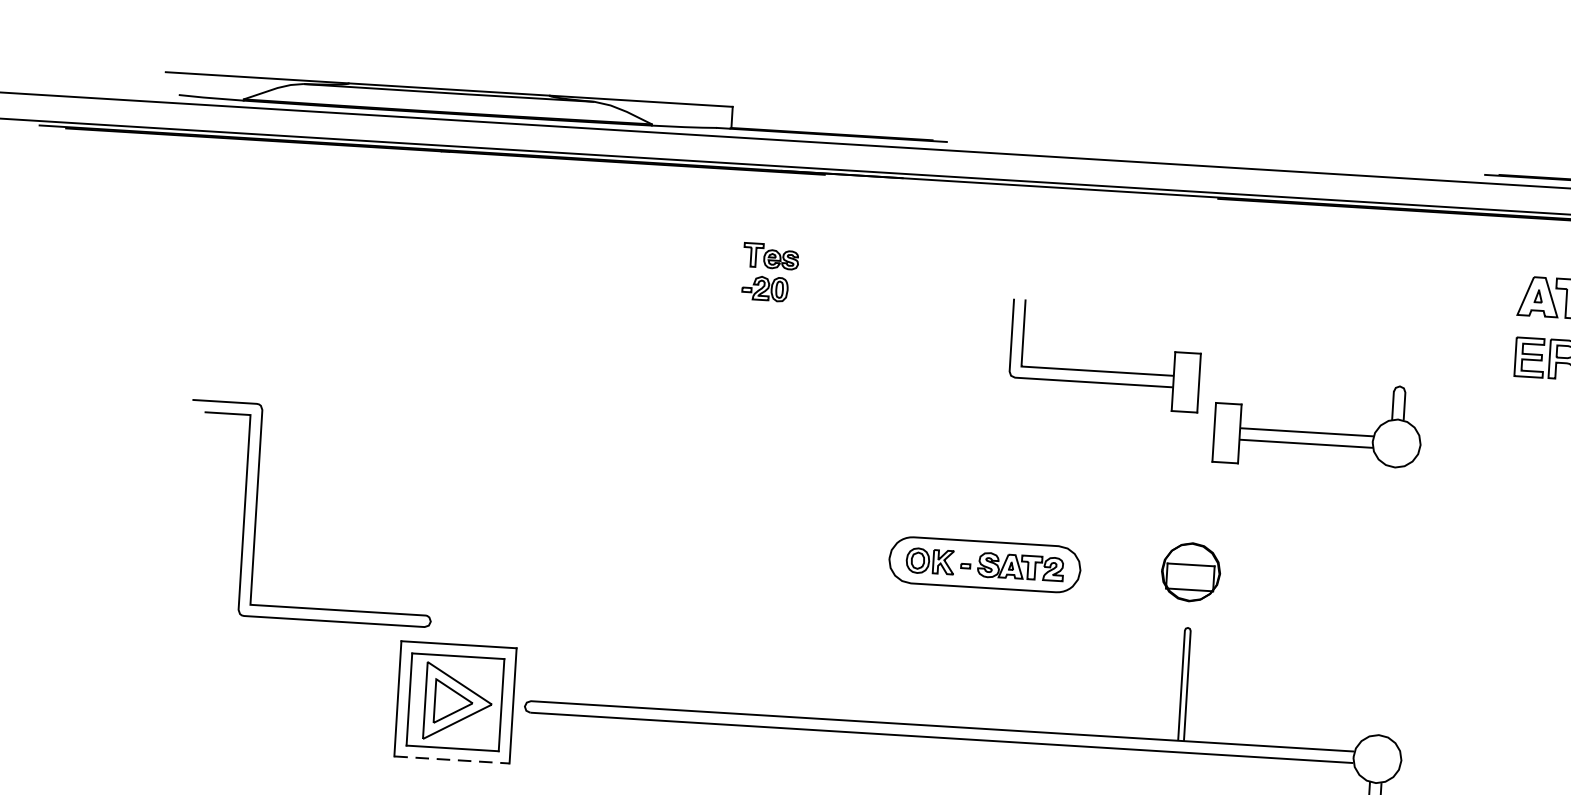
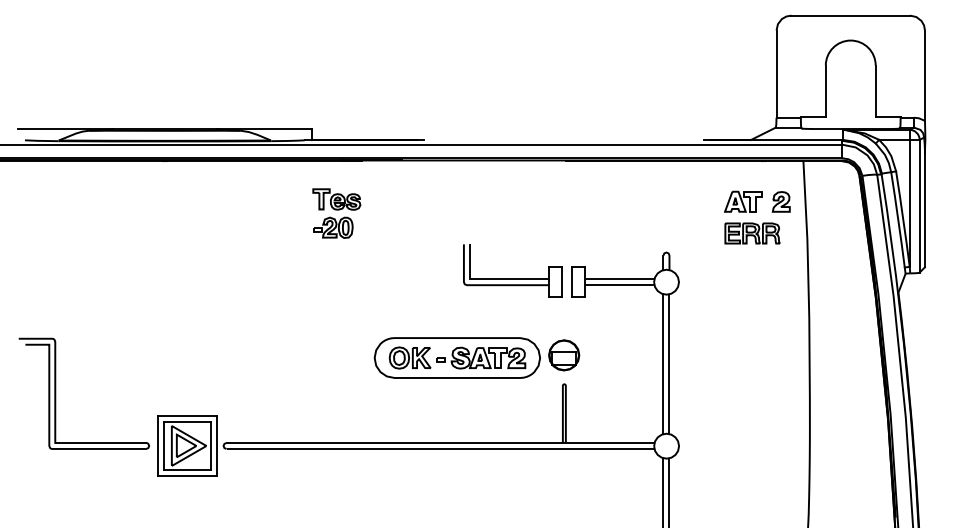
part: (769, 272) -> (336, 213), size x1.67
part: (1103, 370) -> (512, 278), moved
curve: (258, 509) -> (56, 393), moved
part: (983, 563) -> (456, 357), size x1.67
line: (1381, 601) -> (663, 364), added
line: (1392, 602) -> (669, 364), added
line: (451, 759) -> (187, 475), dashed -> solid

